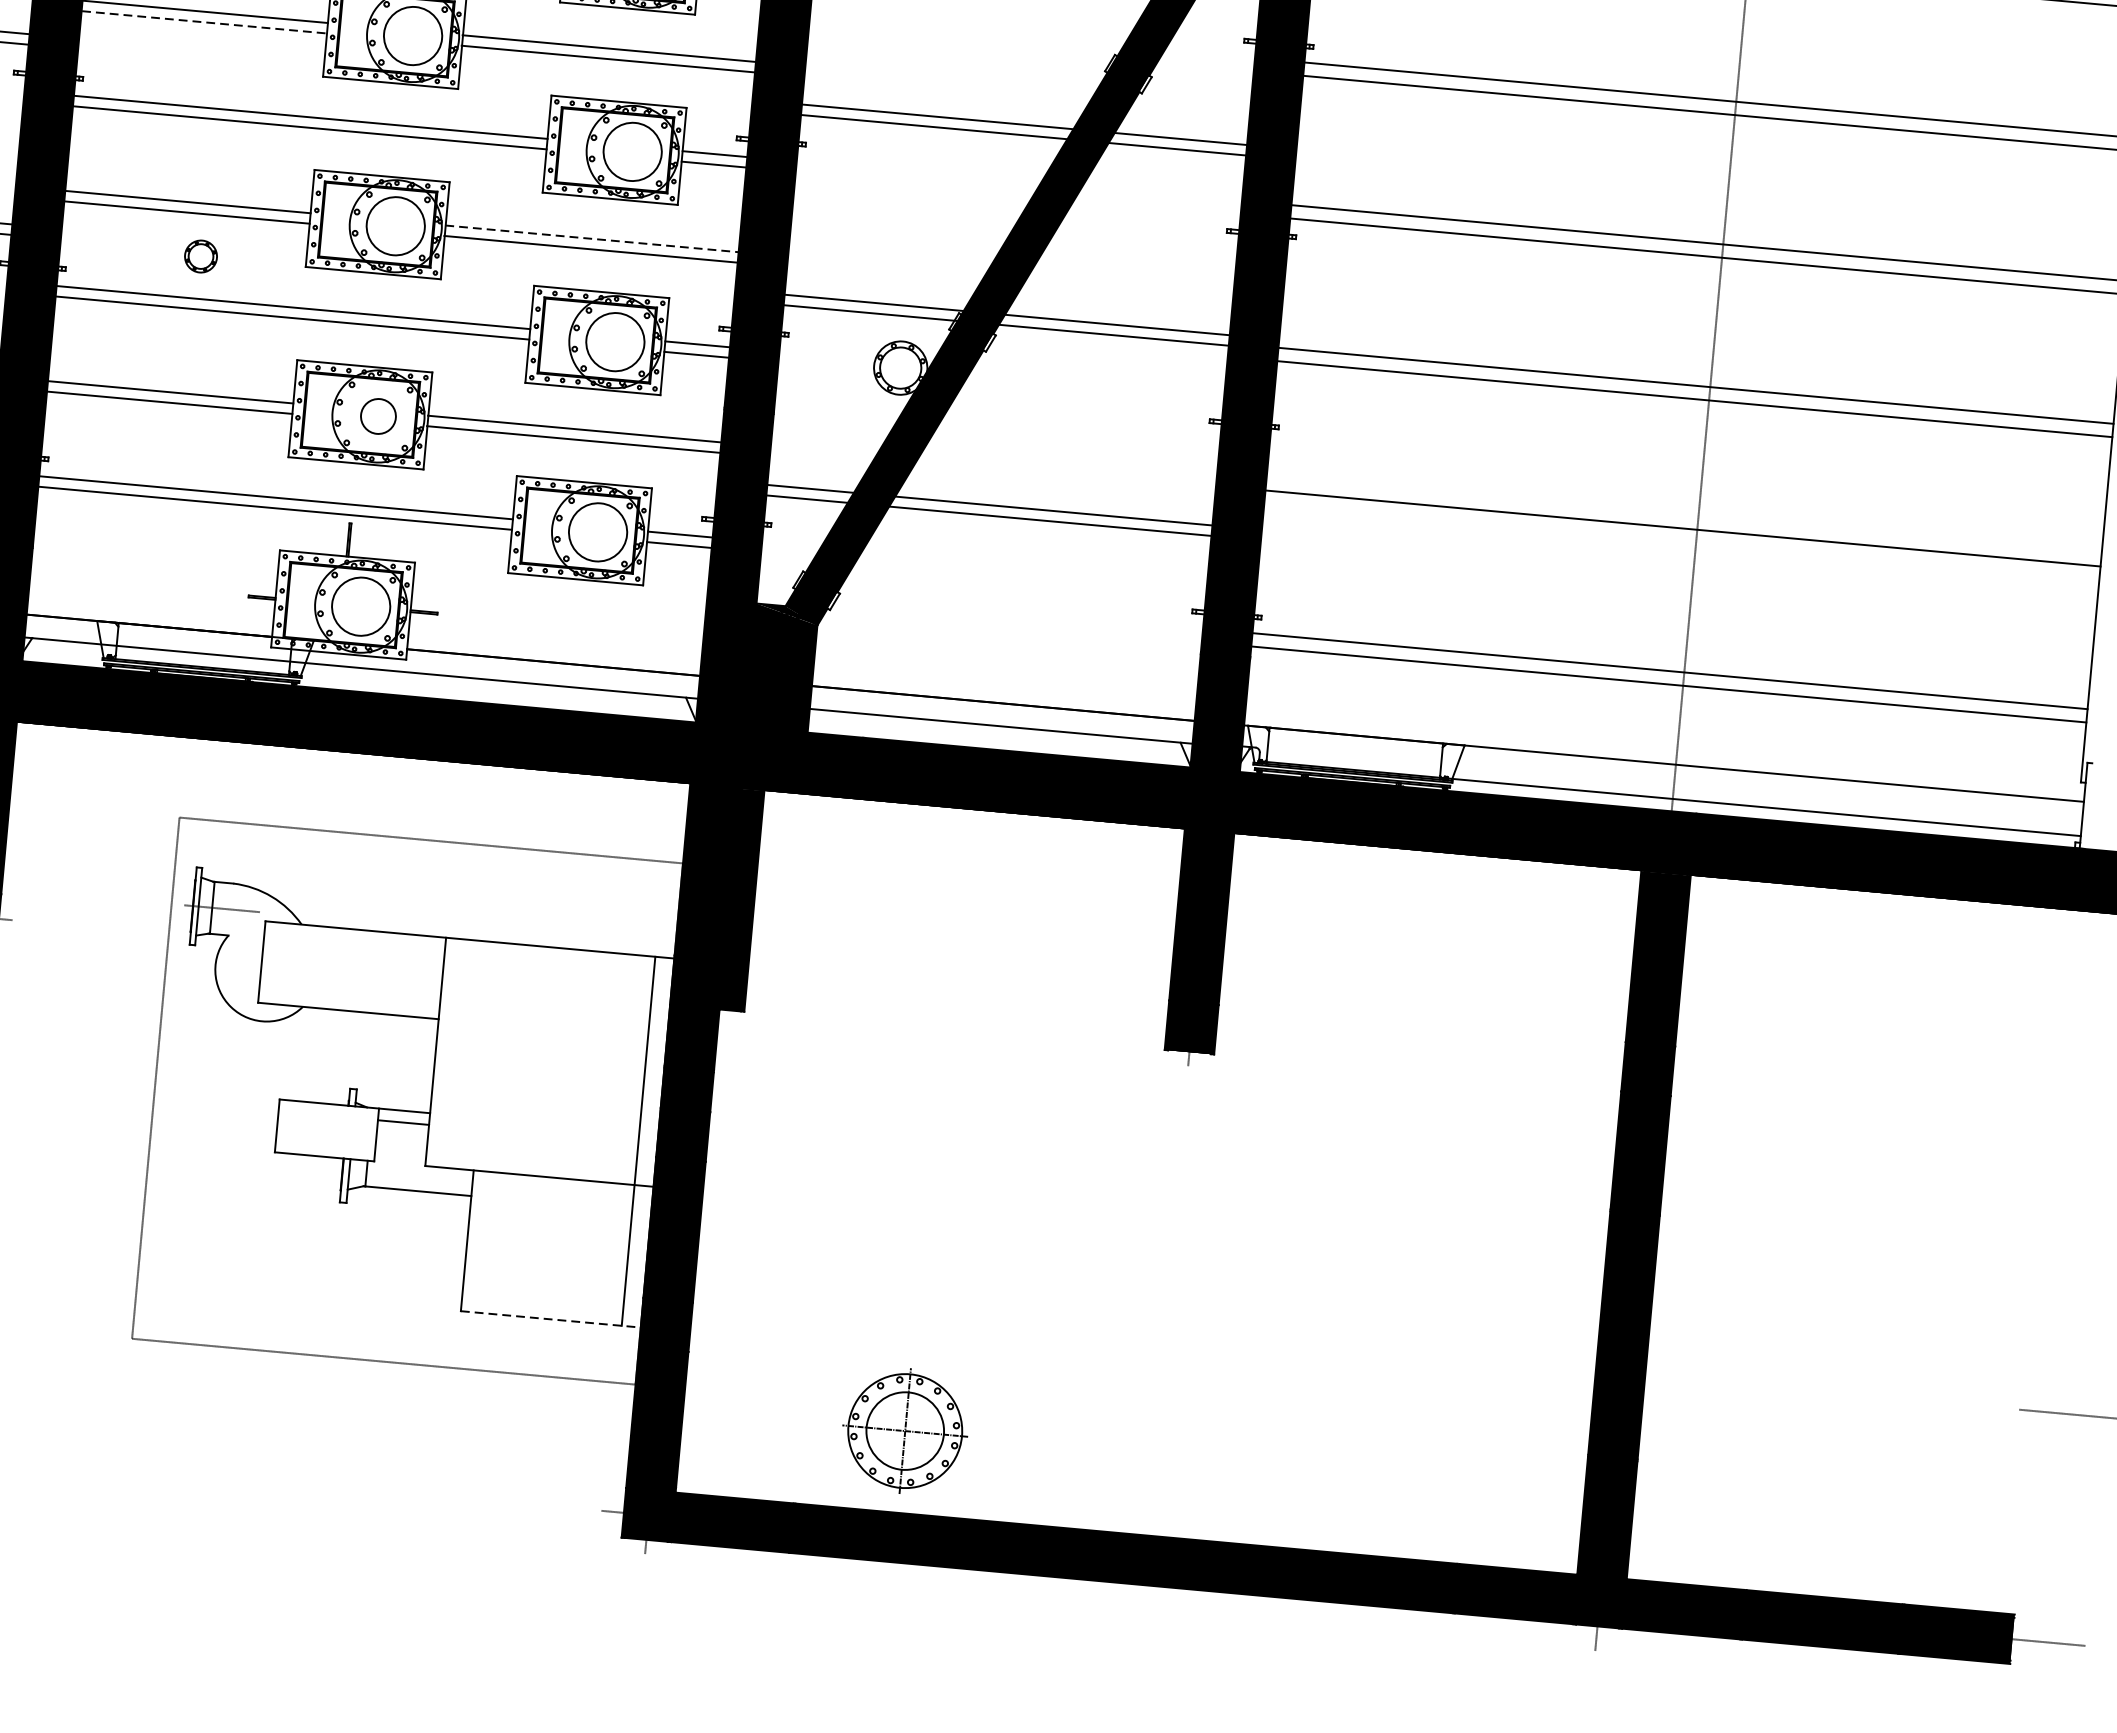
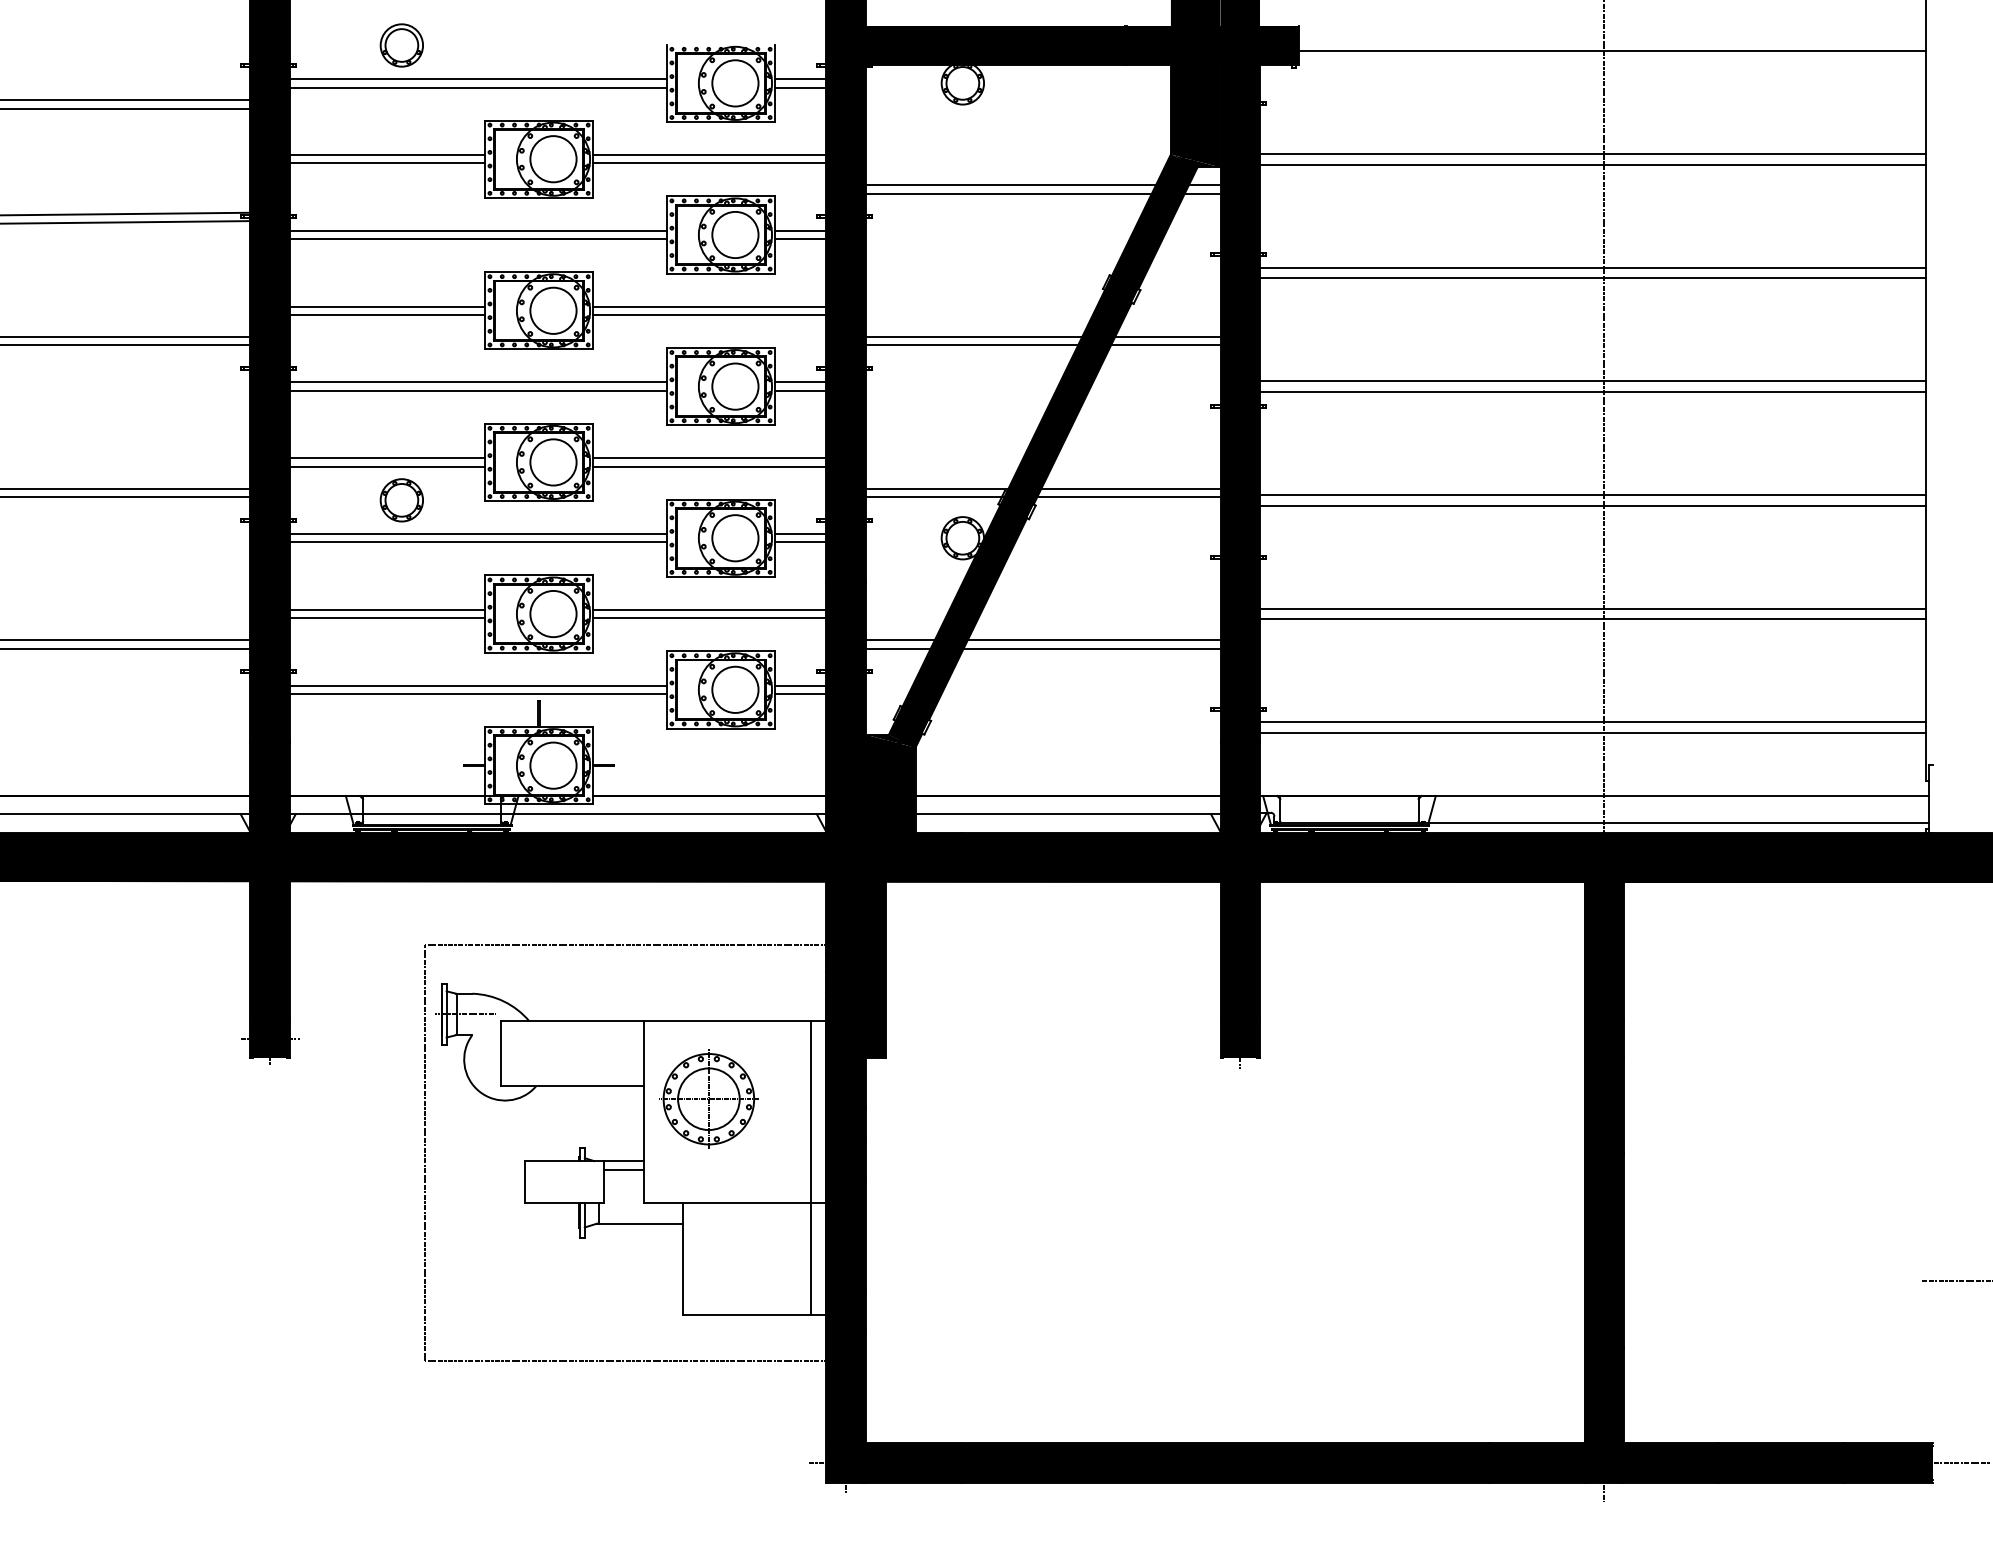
line: (198, 22) -> (382, 315), dashed -> solid
line: (599, 239) -> (715, 458), dashed -> solid
part: (200, 256) -> (401, 500), size x1.67
circle: (378, 415) -> (553, 613), size x1.67
line: (1681, 541) -> (1592, 619), added
line: (550, 1319) -> (754, 1315), dashed -> solid
part: (904, 1430) -> (708, 1098), moved

